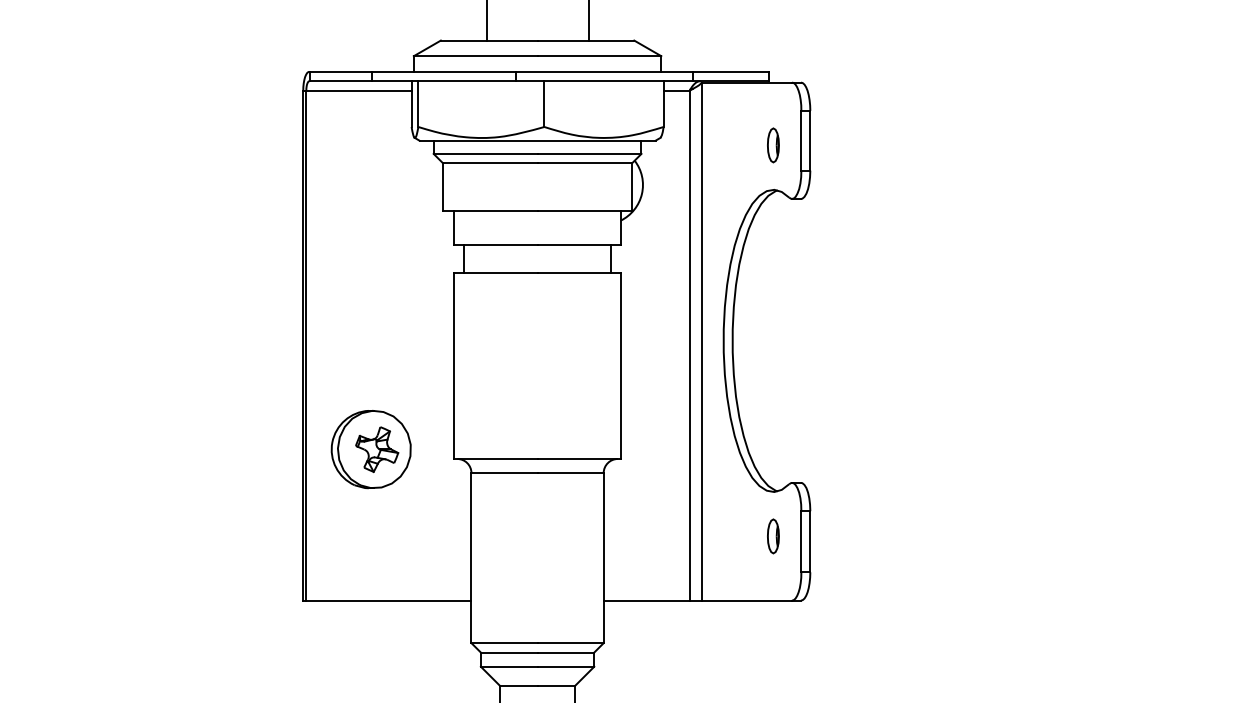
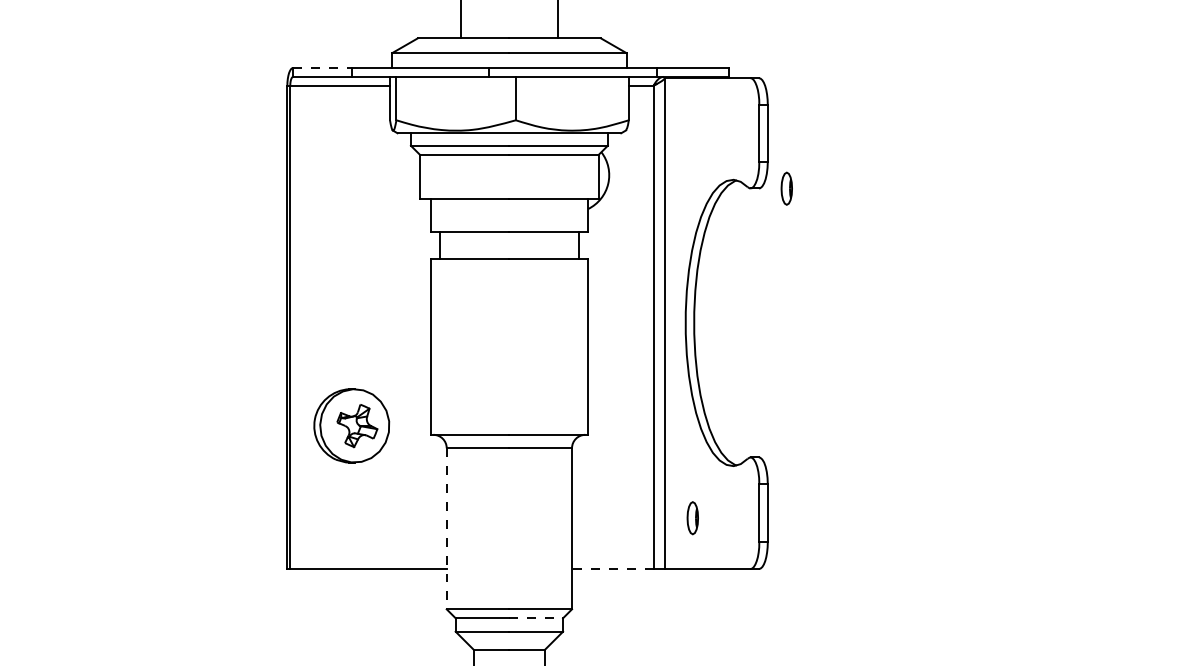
line: (341, 71) -> (323, 67), solid -> dashed
part: (773, 145) -> (786, 188), moved
part: (773, 536) -> (692, 518), moved
line: (471, 557) -> (446, 528), solid -> dashed
line: (646, 601) -> (612, 569), solid -> dashed
line: (566, 652) -> (536, 618), solid -> dashed

